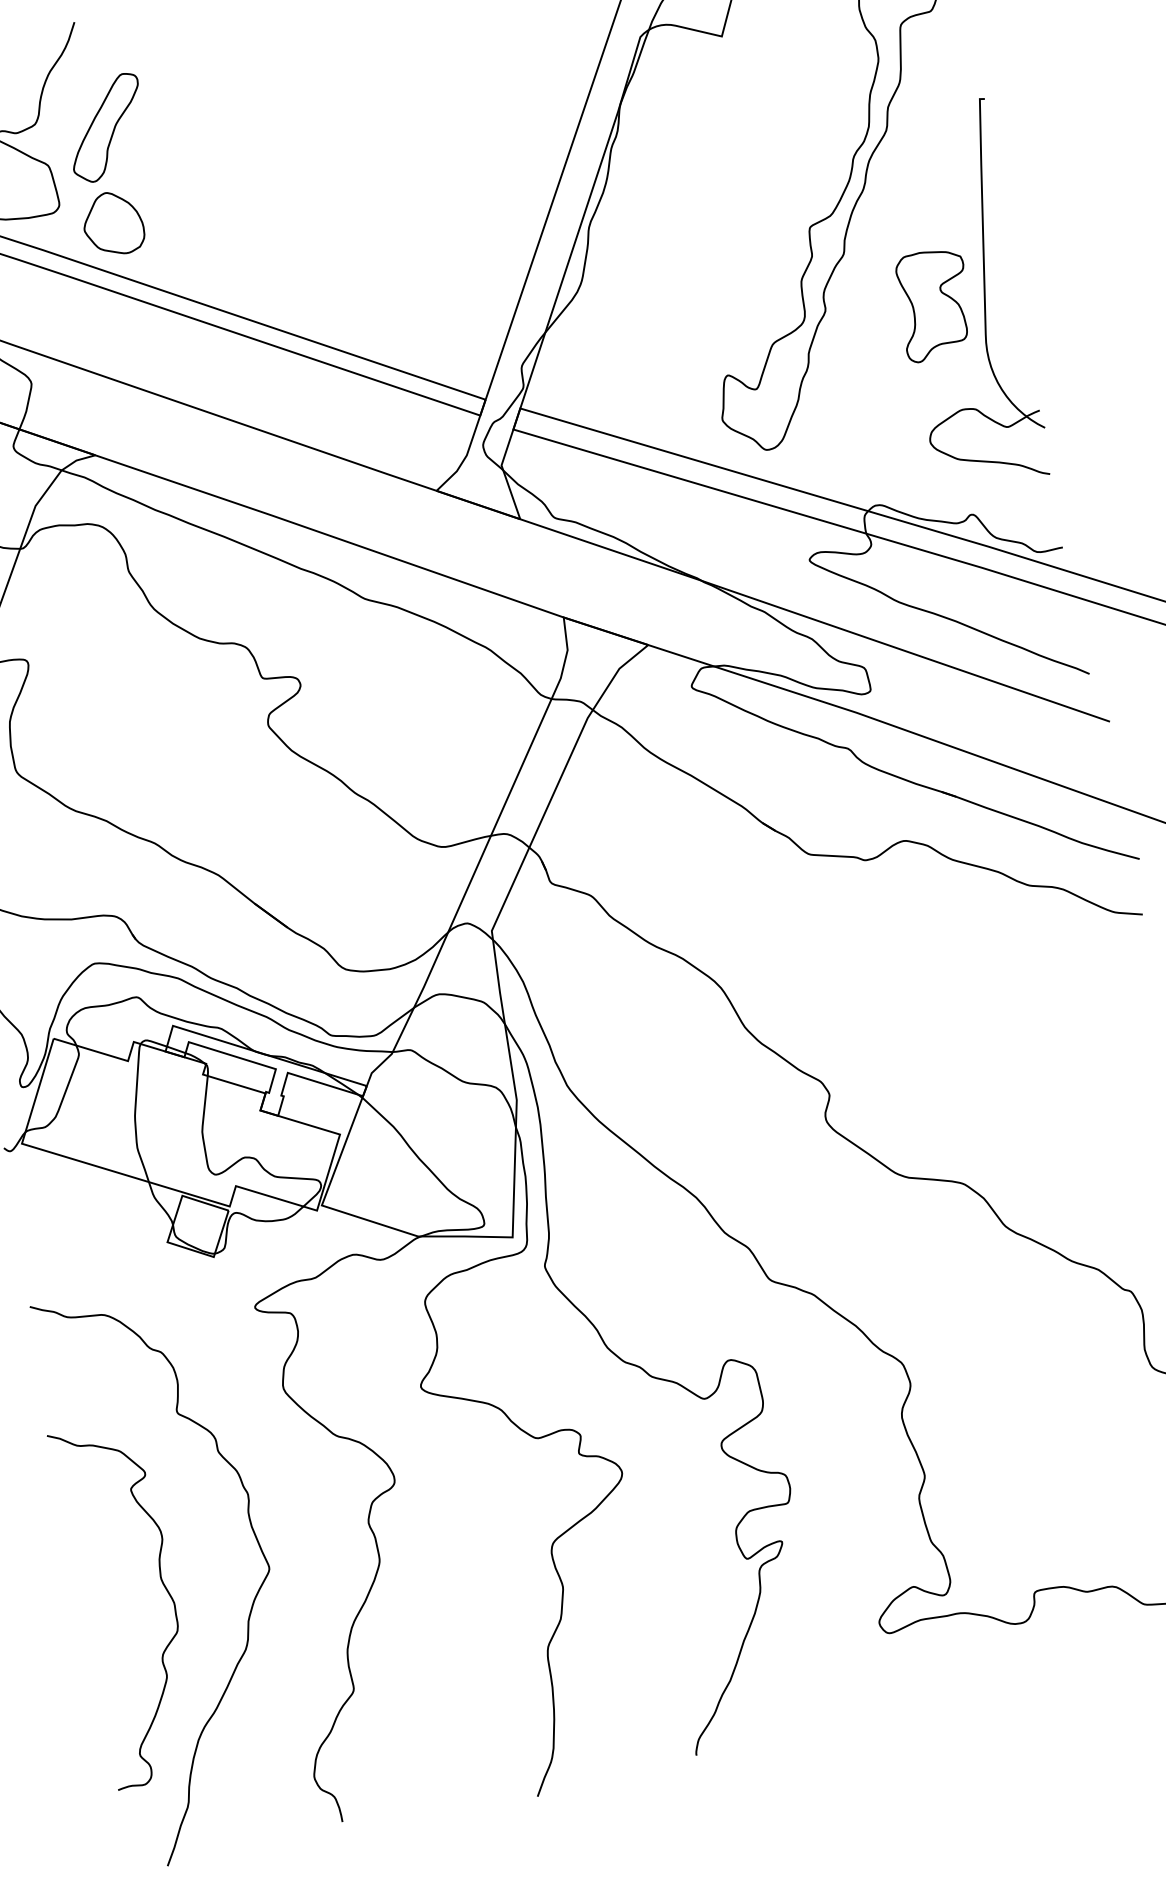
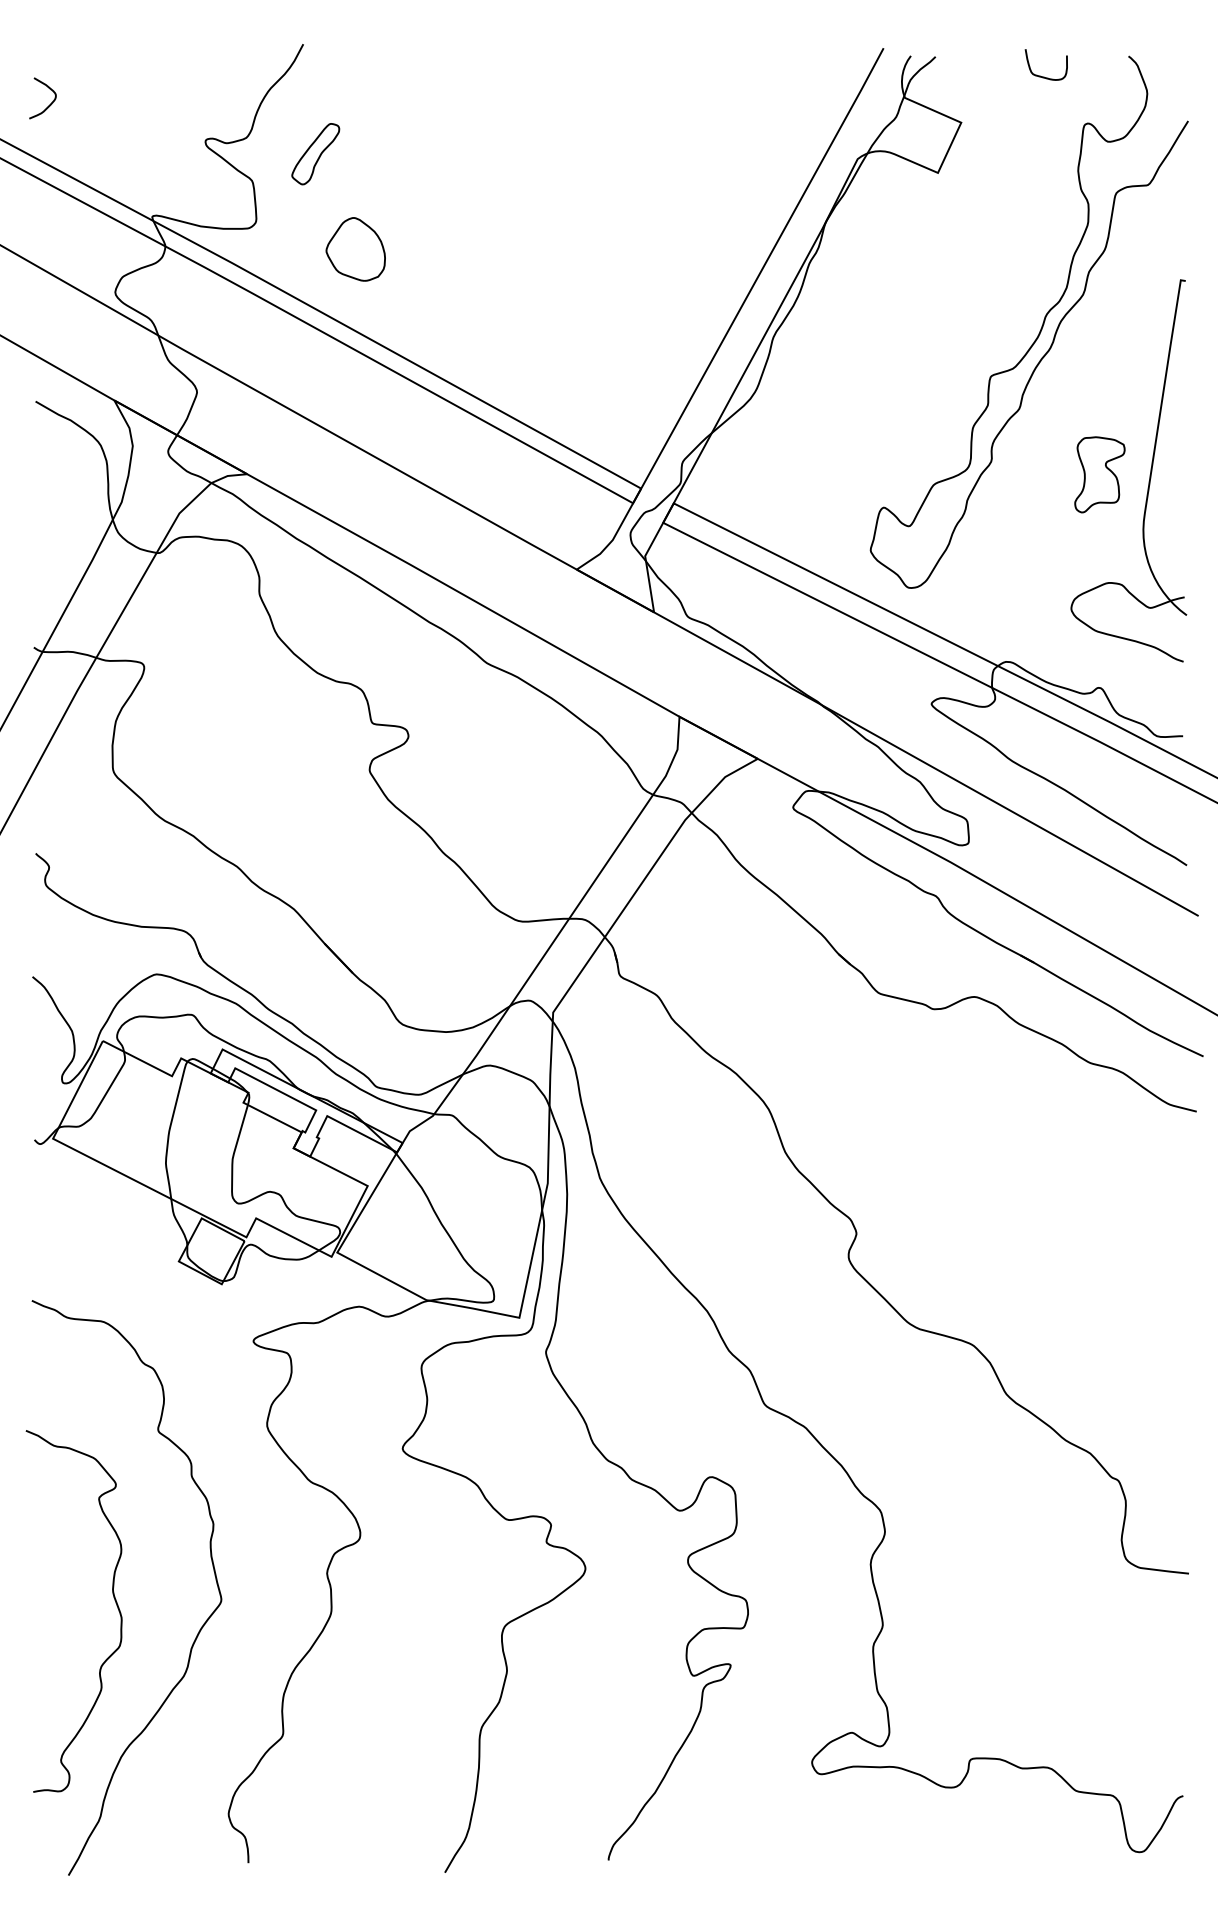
part: (105, 127) -> (315, 153), size x0.6
part: (112, 223) -> (355, 249), moved
part: (934, 304) -> (1099, 474), size x0.7

